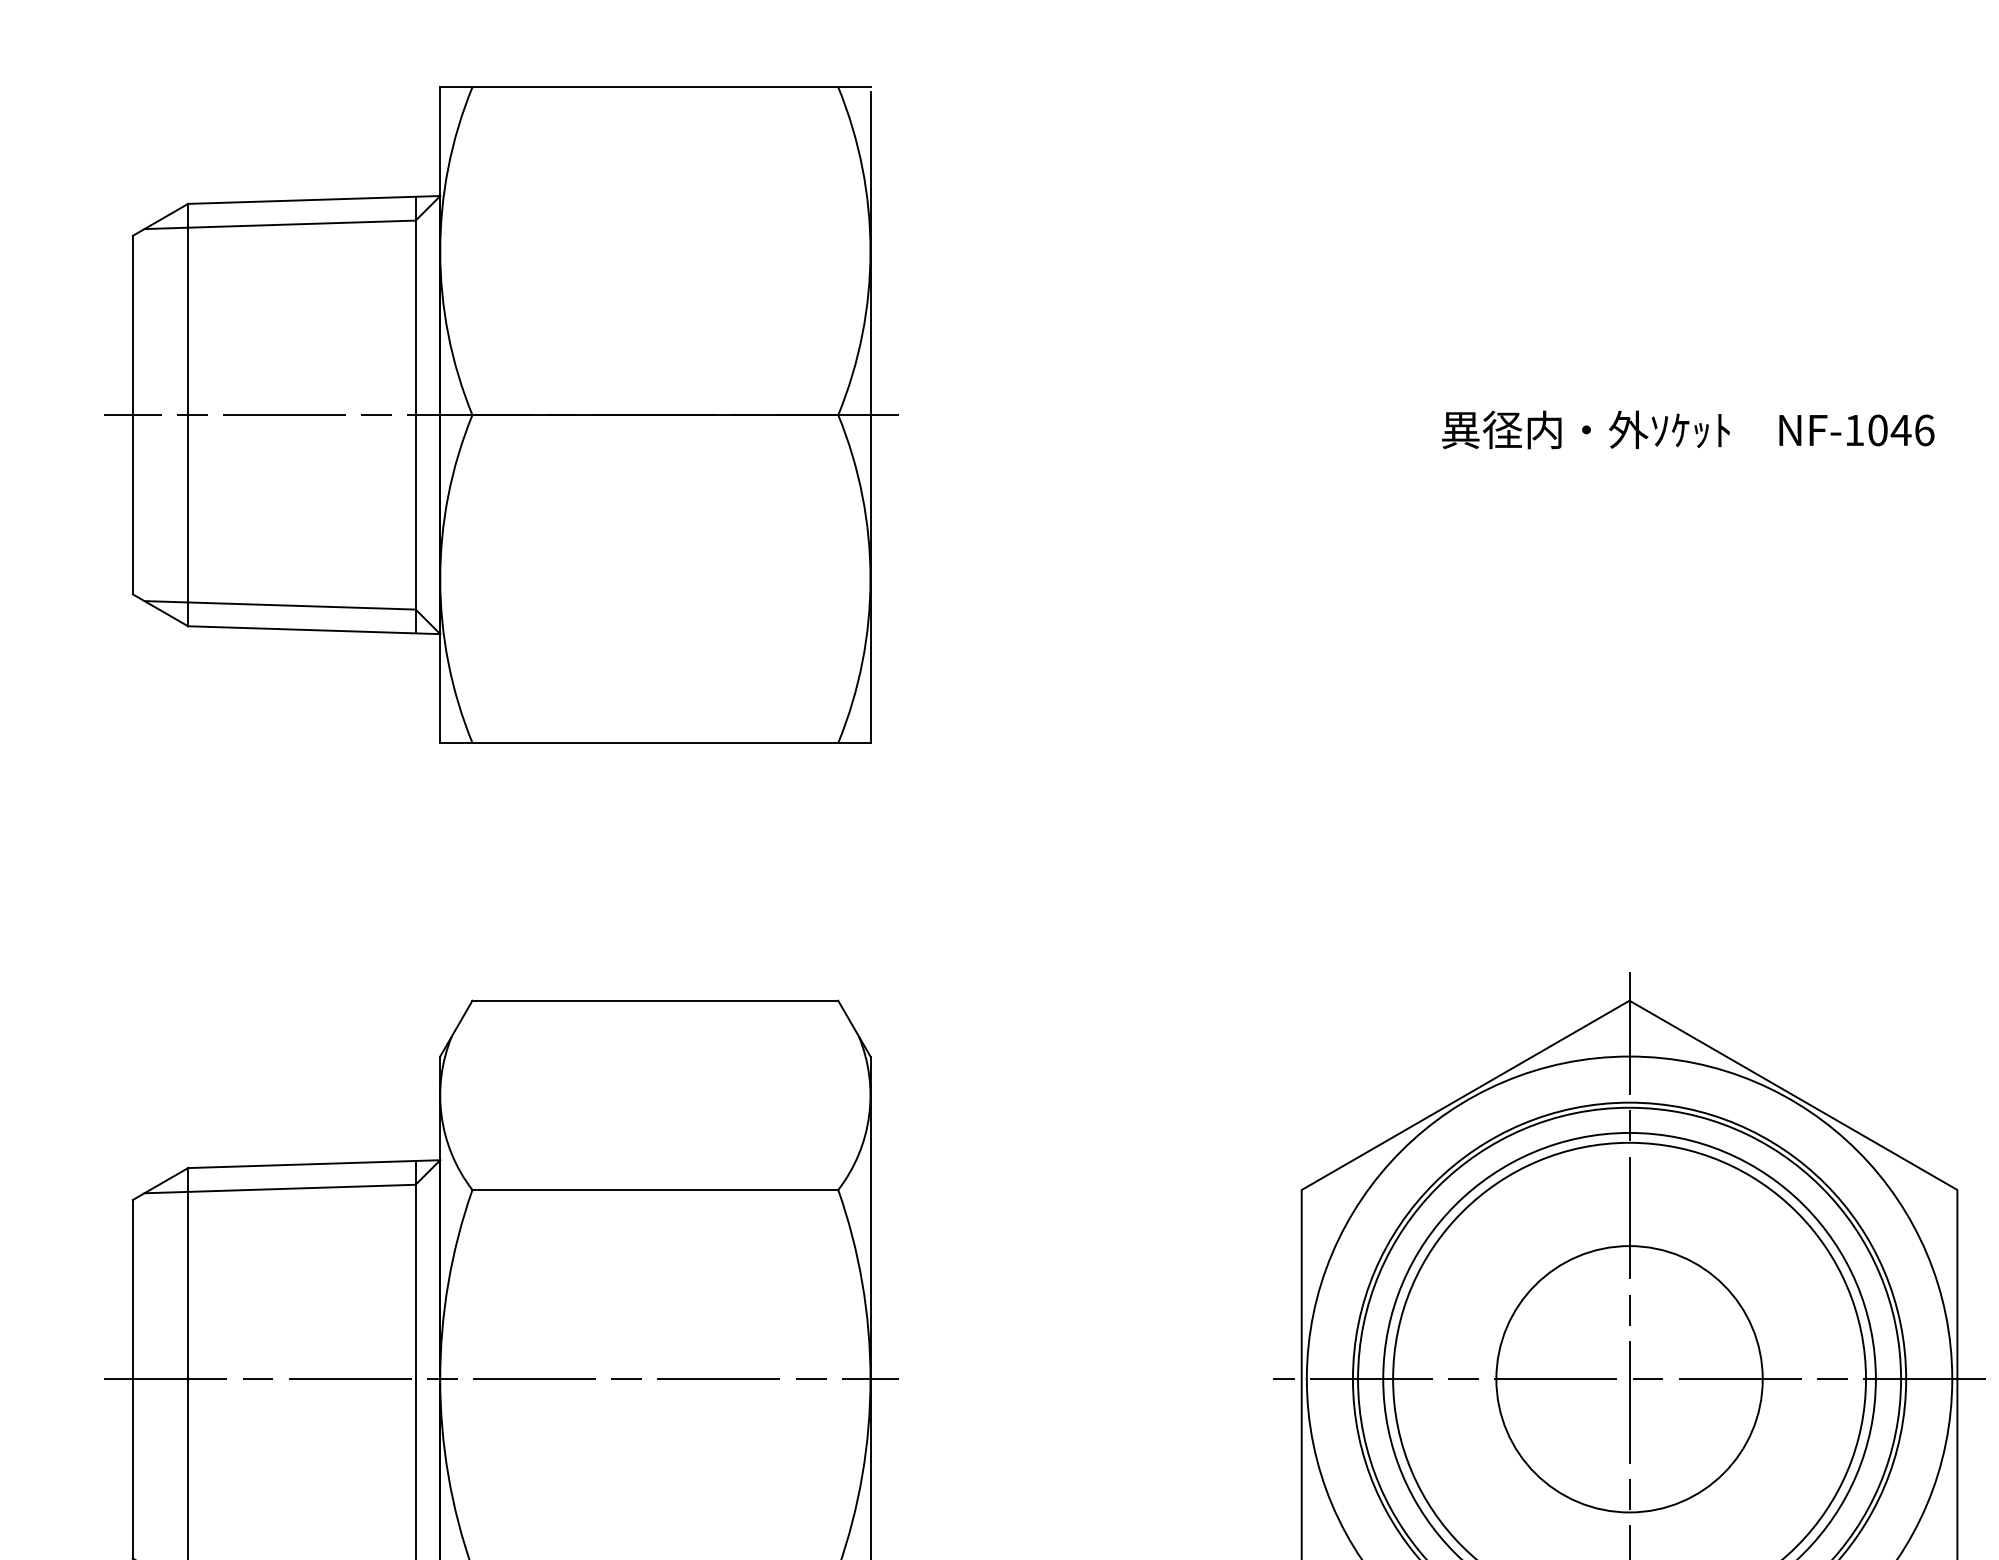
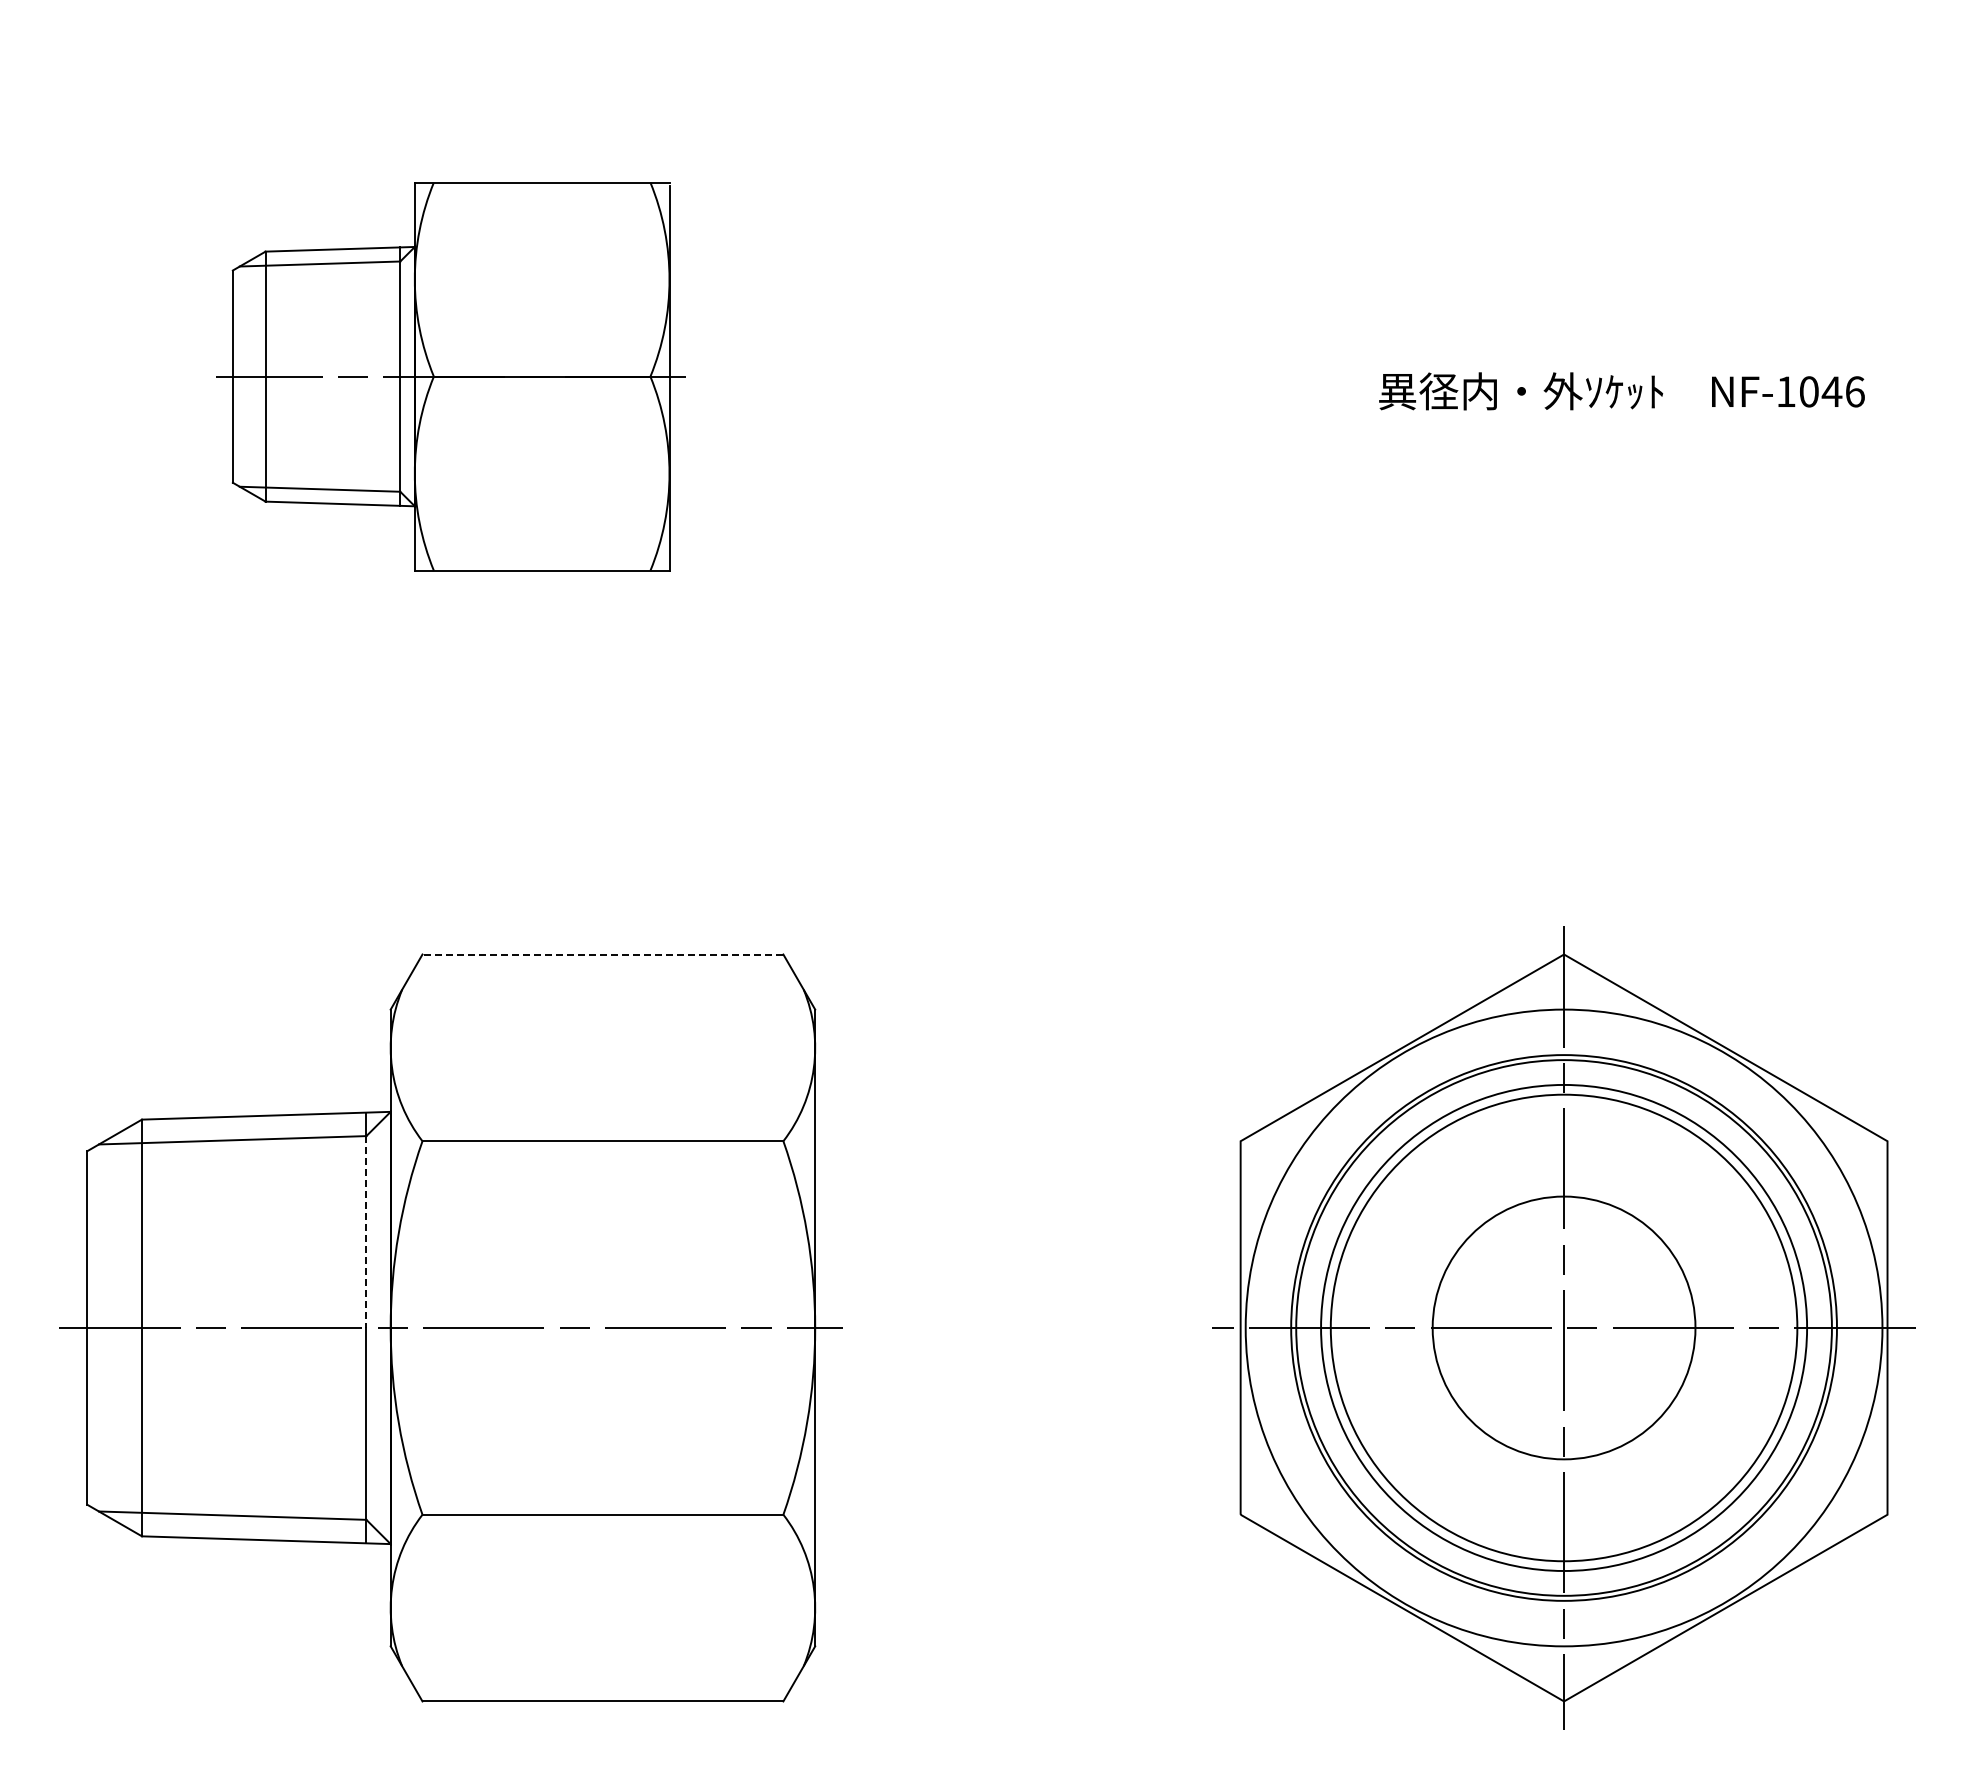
part: (500, 414) -> (450, 376), size x0.6
line: (654, 1000) -> (602, 954), solid -> dashed
line: (415, 1282) -> (366, 1232), solid -> dashed

